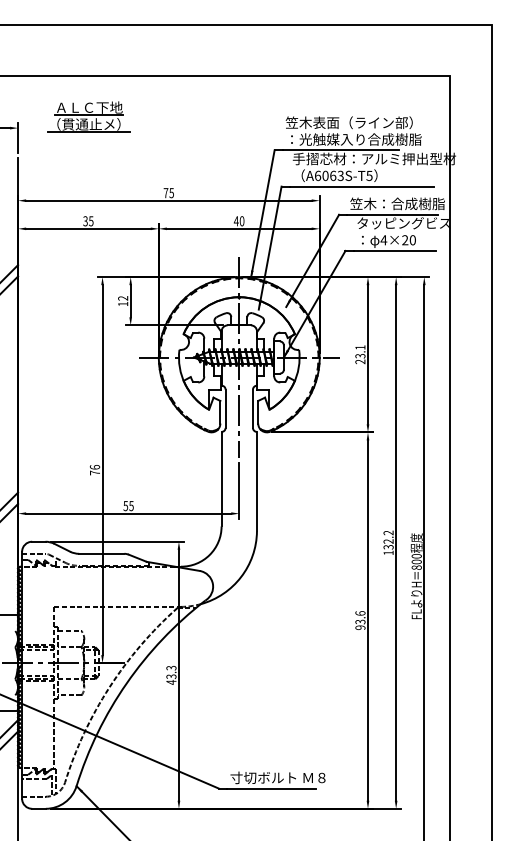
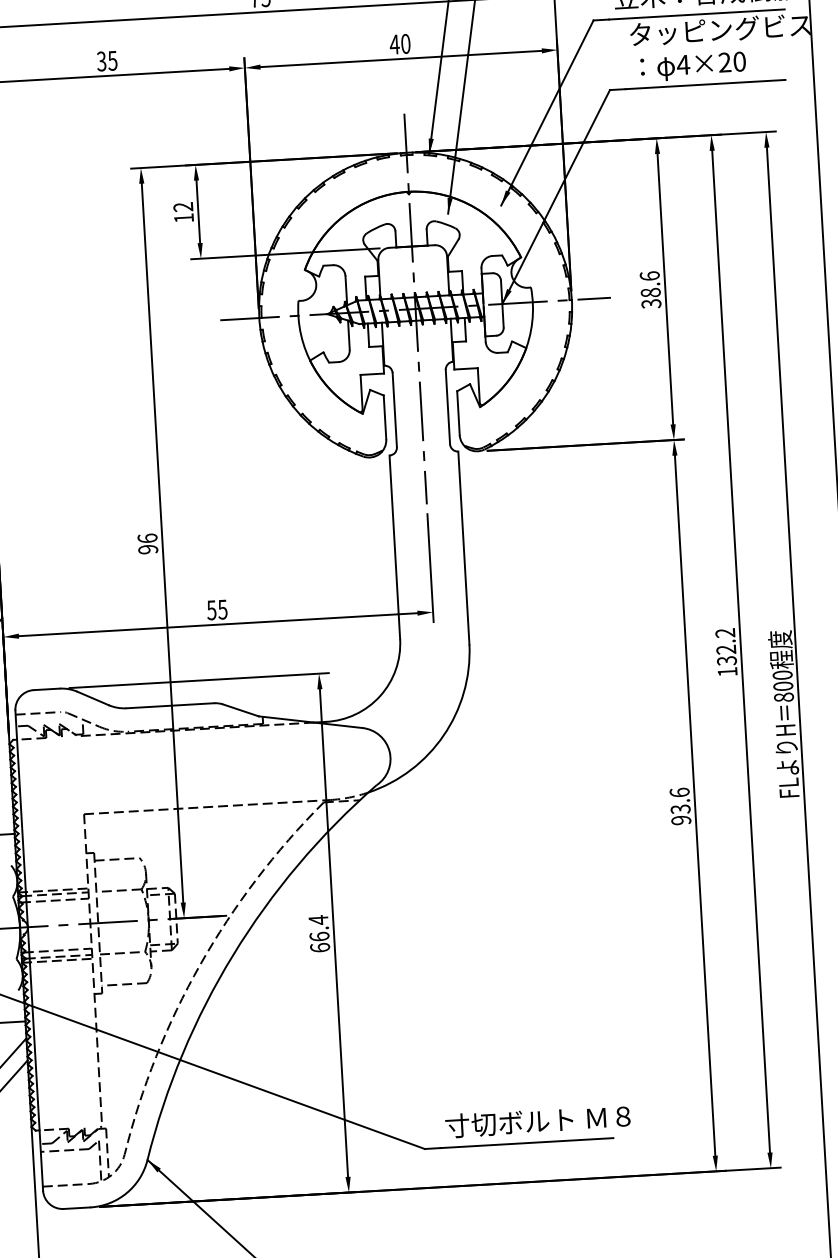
text: (360, 354) -> (650, 289), 23.1 -> 38.6
text: (94, 472) -> (147, 548), 76 -> 96
text: (171, 674) -> (319, 932), 43.3 -> 66.4

